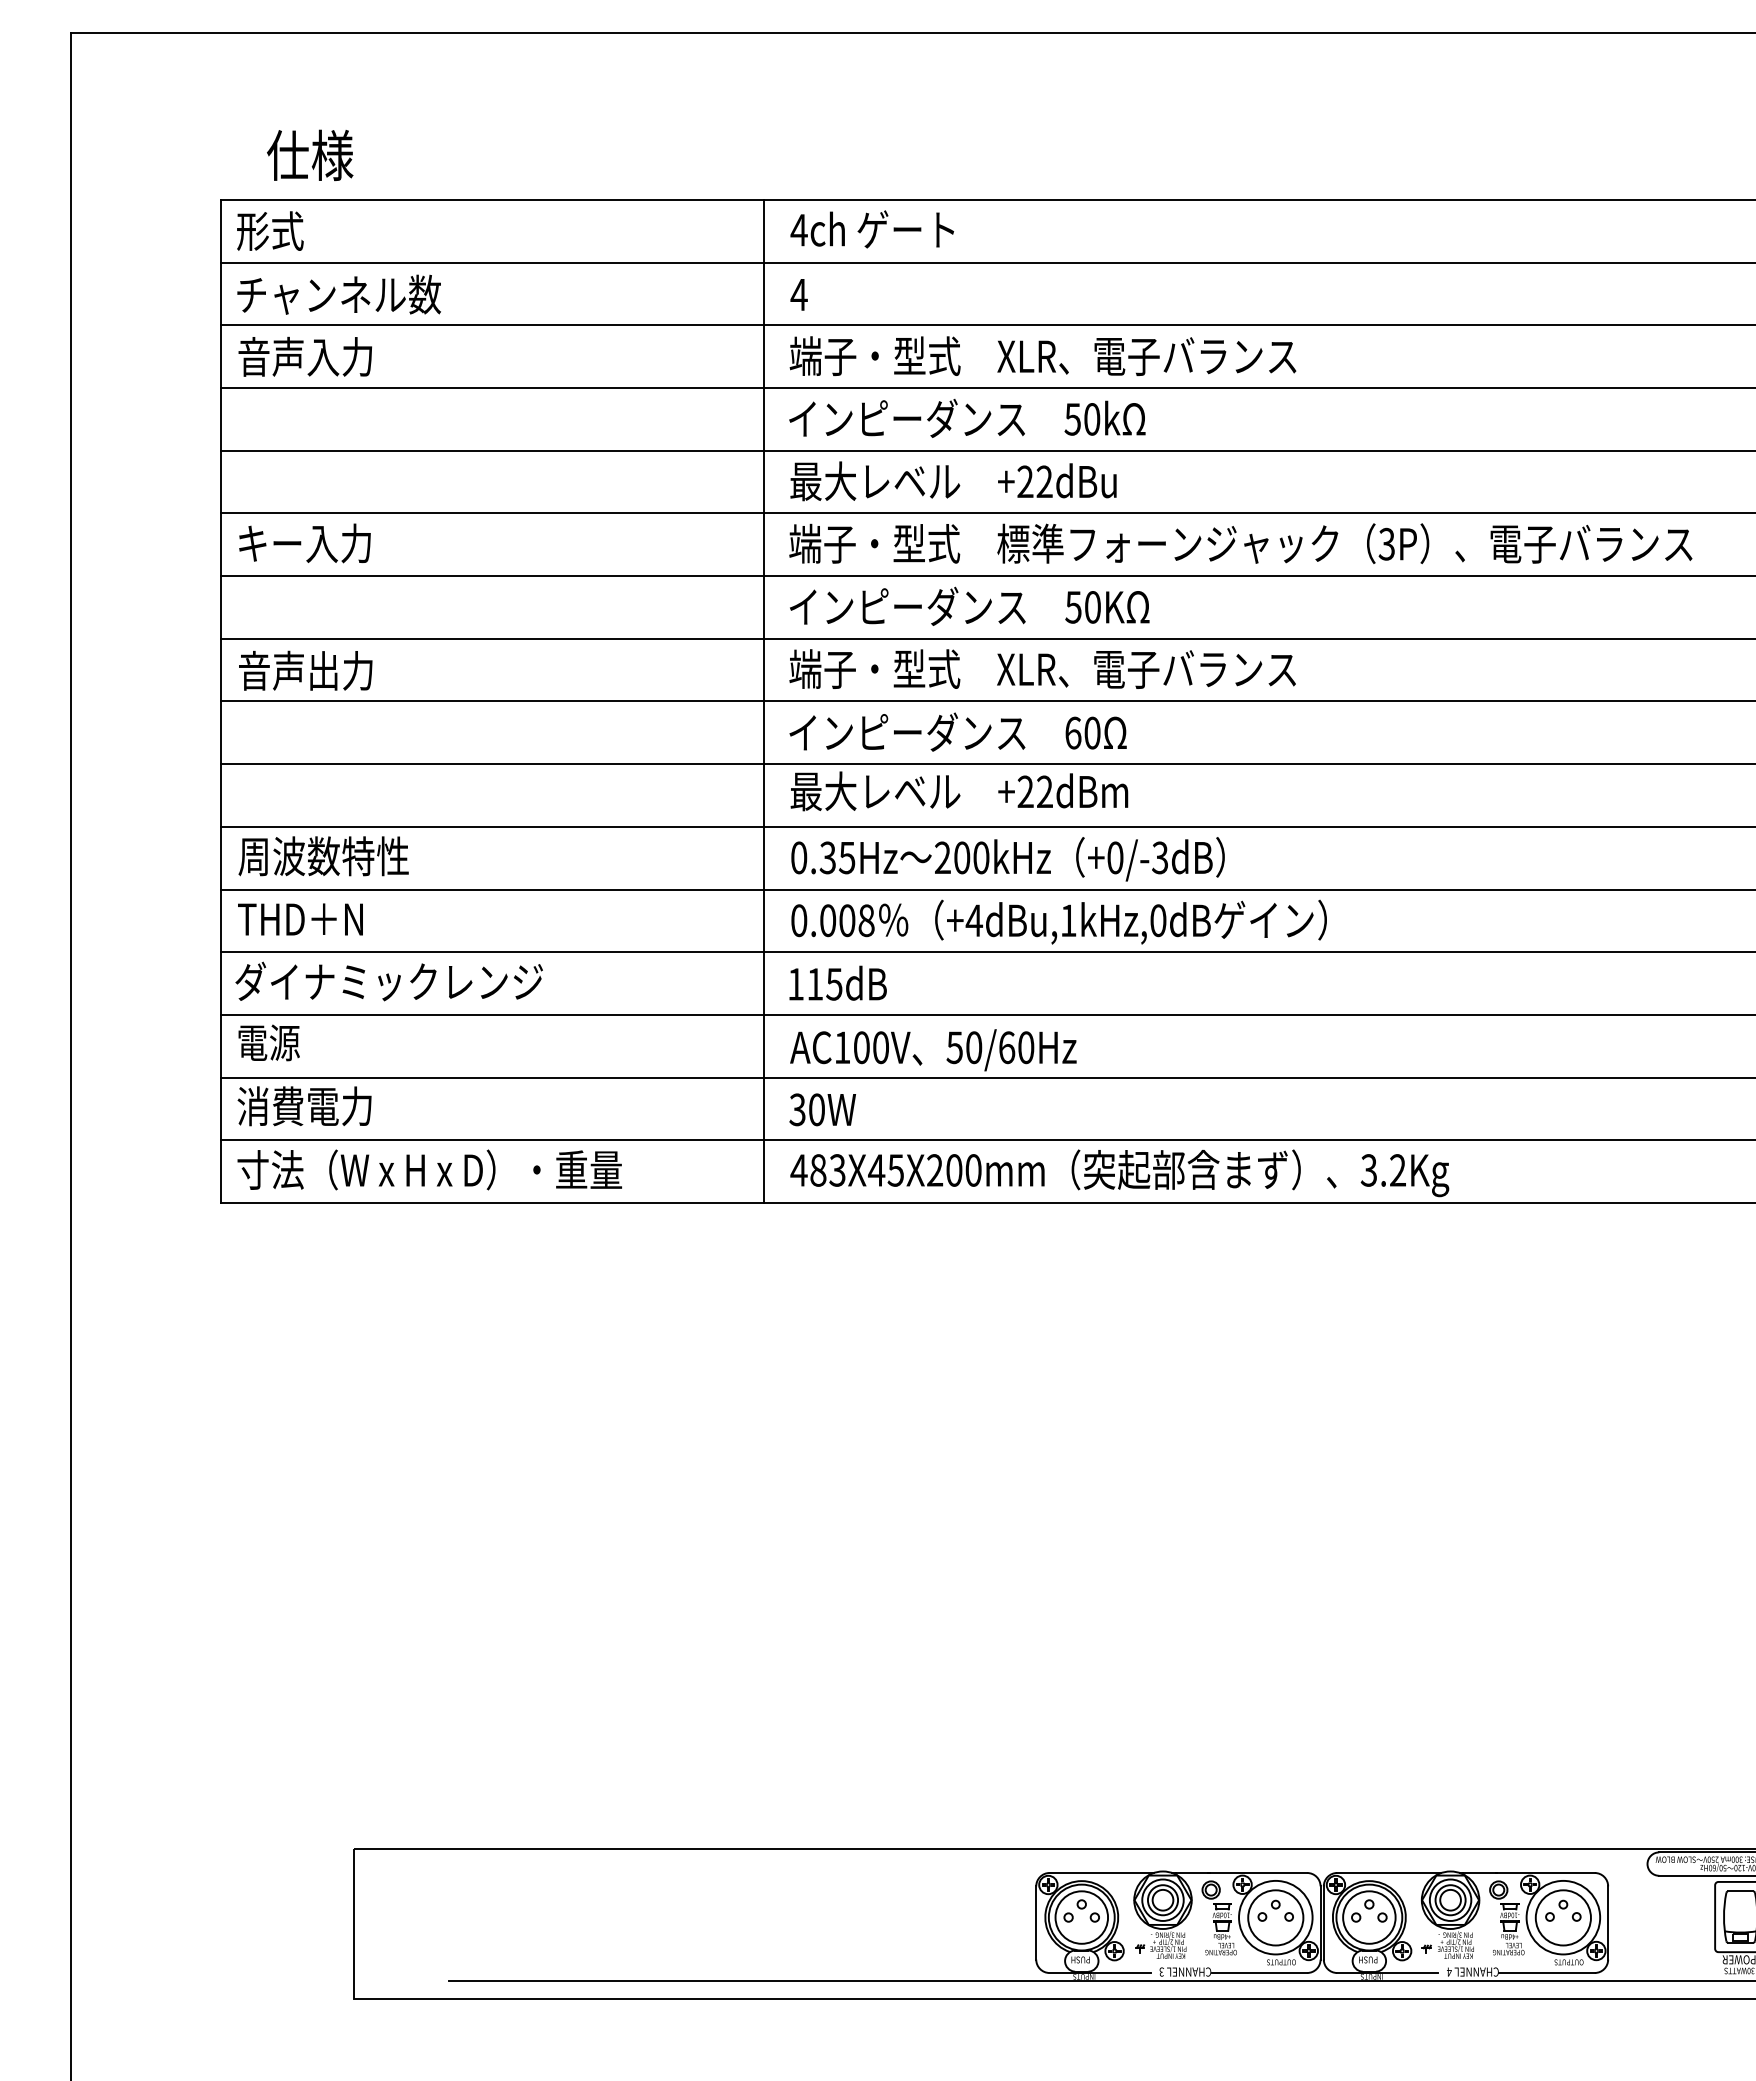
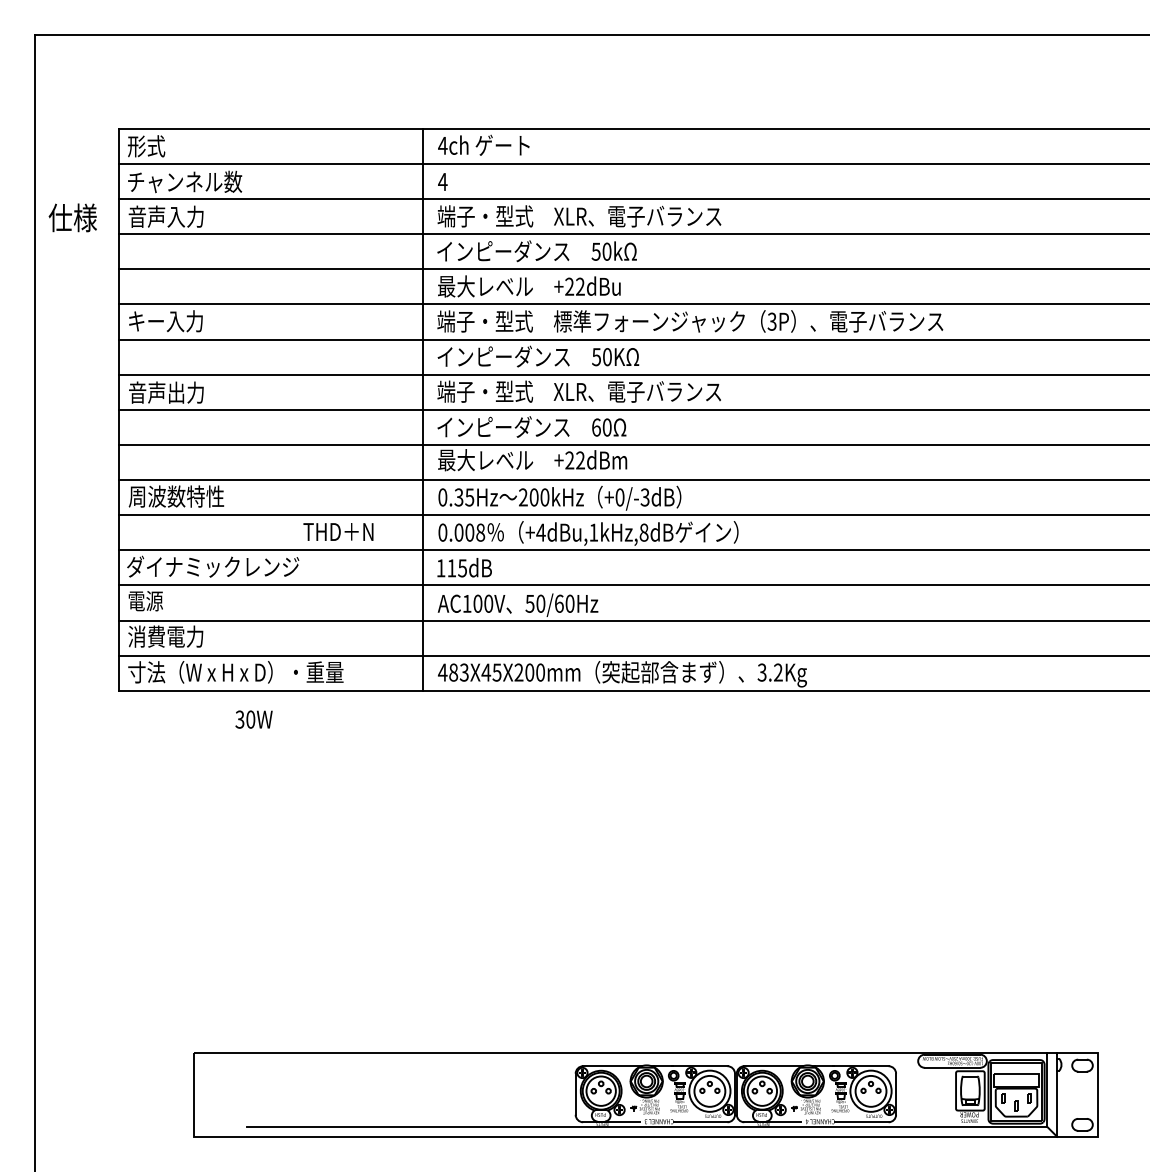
text: (309, 154) -> (72, 217), moved
text: (300, 918) -> (338, 531), moved
text: (1157, 920) -> (643, 532), +4dBu,1kHz,0dB -> +4dBu,1kHz,8dB
text: (821, 1109) -> (253, 719), moved

